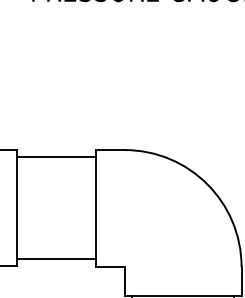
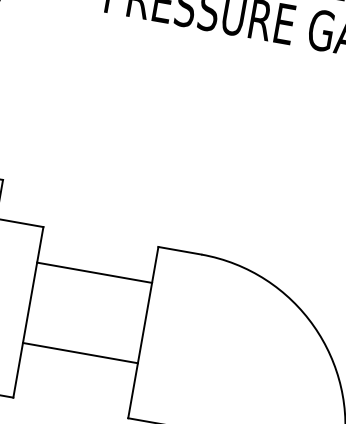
line: (56, 157) -> (94, 272), moved
line: (56, 259) -> (80, 353), moved

